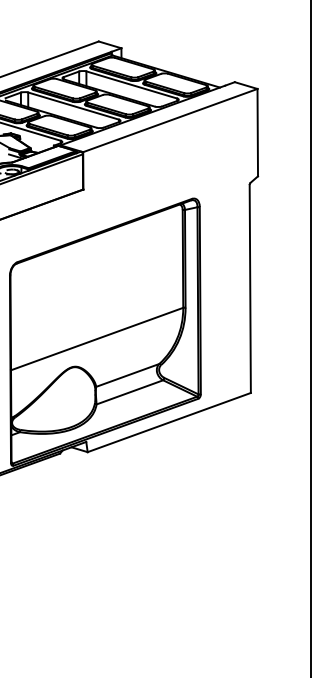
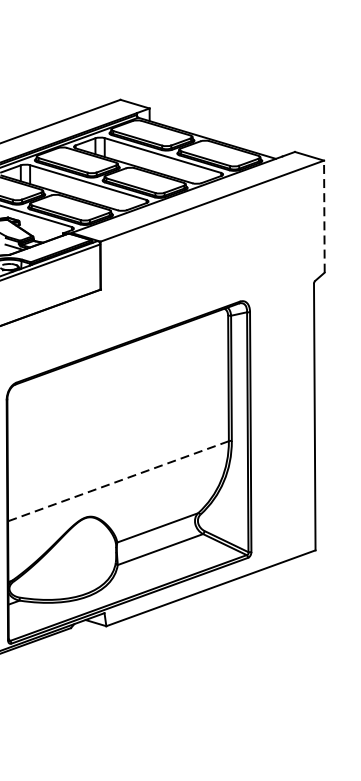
line: (257, 132) -> (324, 216), solid -> dashed
line: (97, 339) -> (118, 481), solid -> dashed

